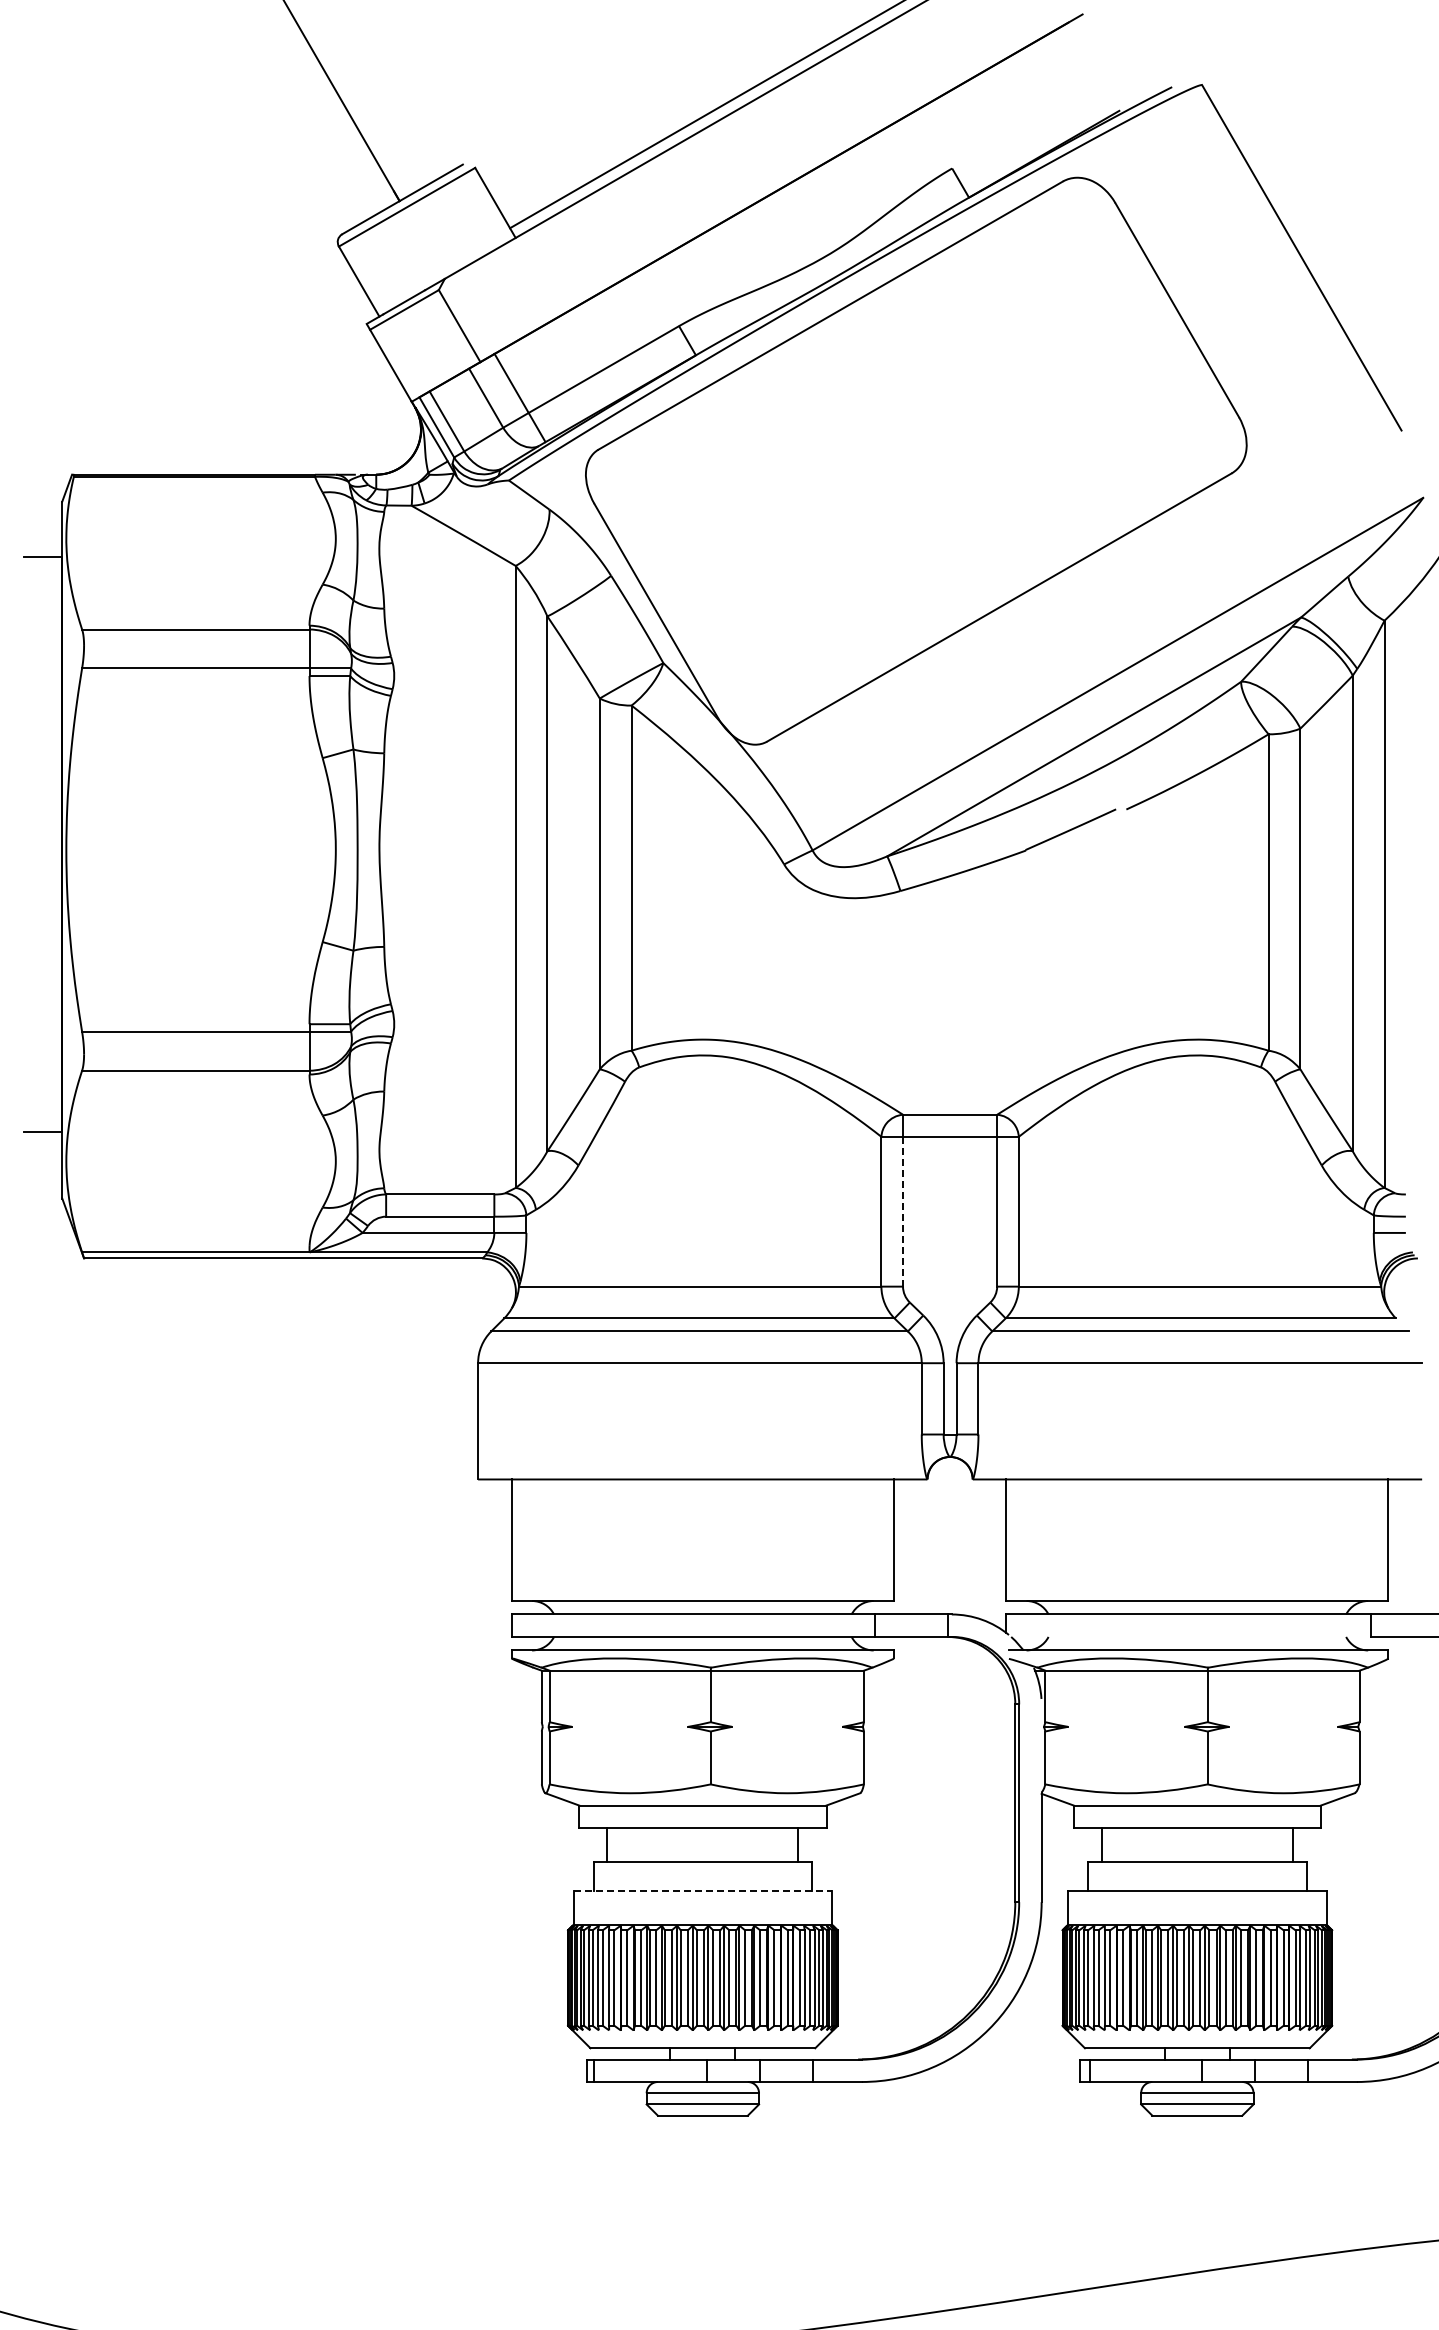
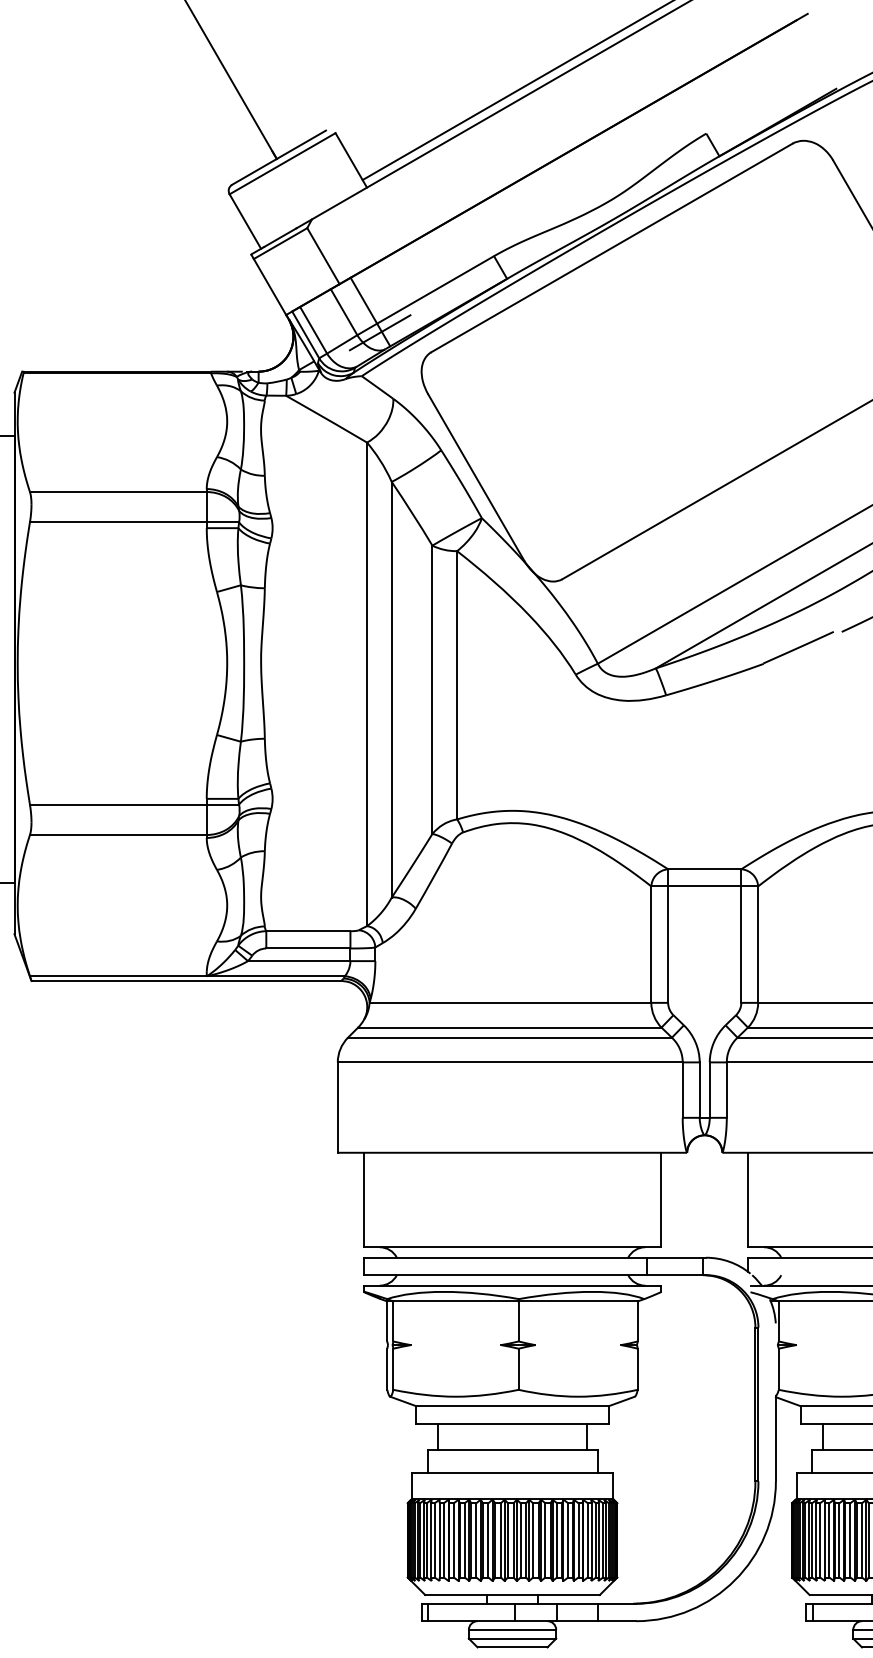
line: (532, 424) -> (380, 332), added
line: (903, 1211) -> (668, 944), dashed -> solid
line: (703, 1890) -> (513, 1472), dashed -> solid

